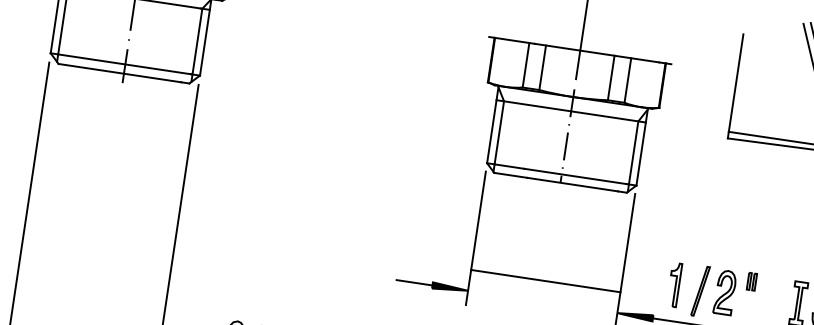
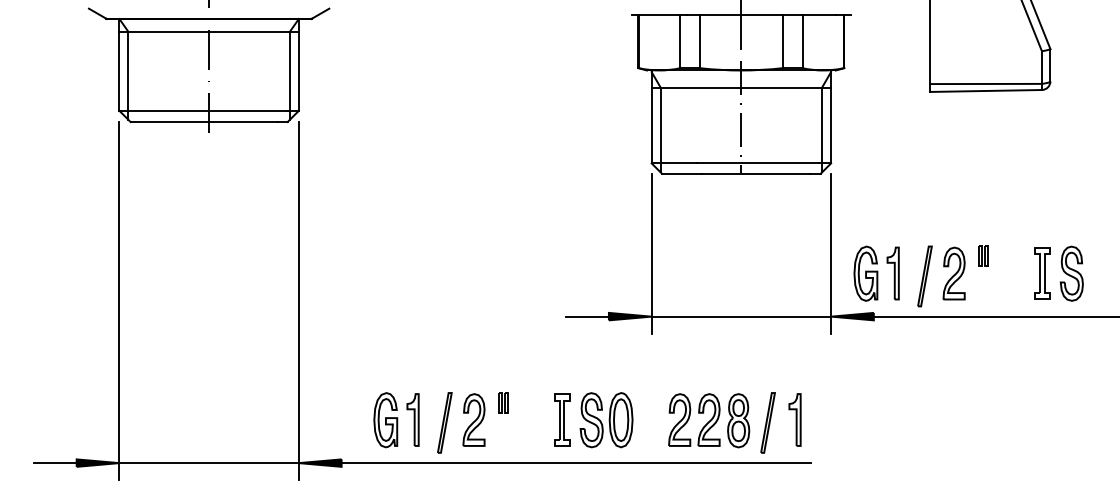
line: (545, 281) -> (741, 316), moved
part: (651, 281) -> (865, 273), added

